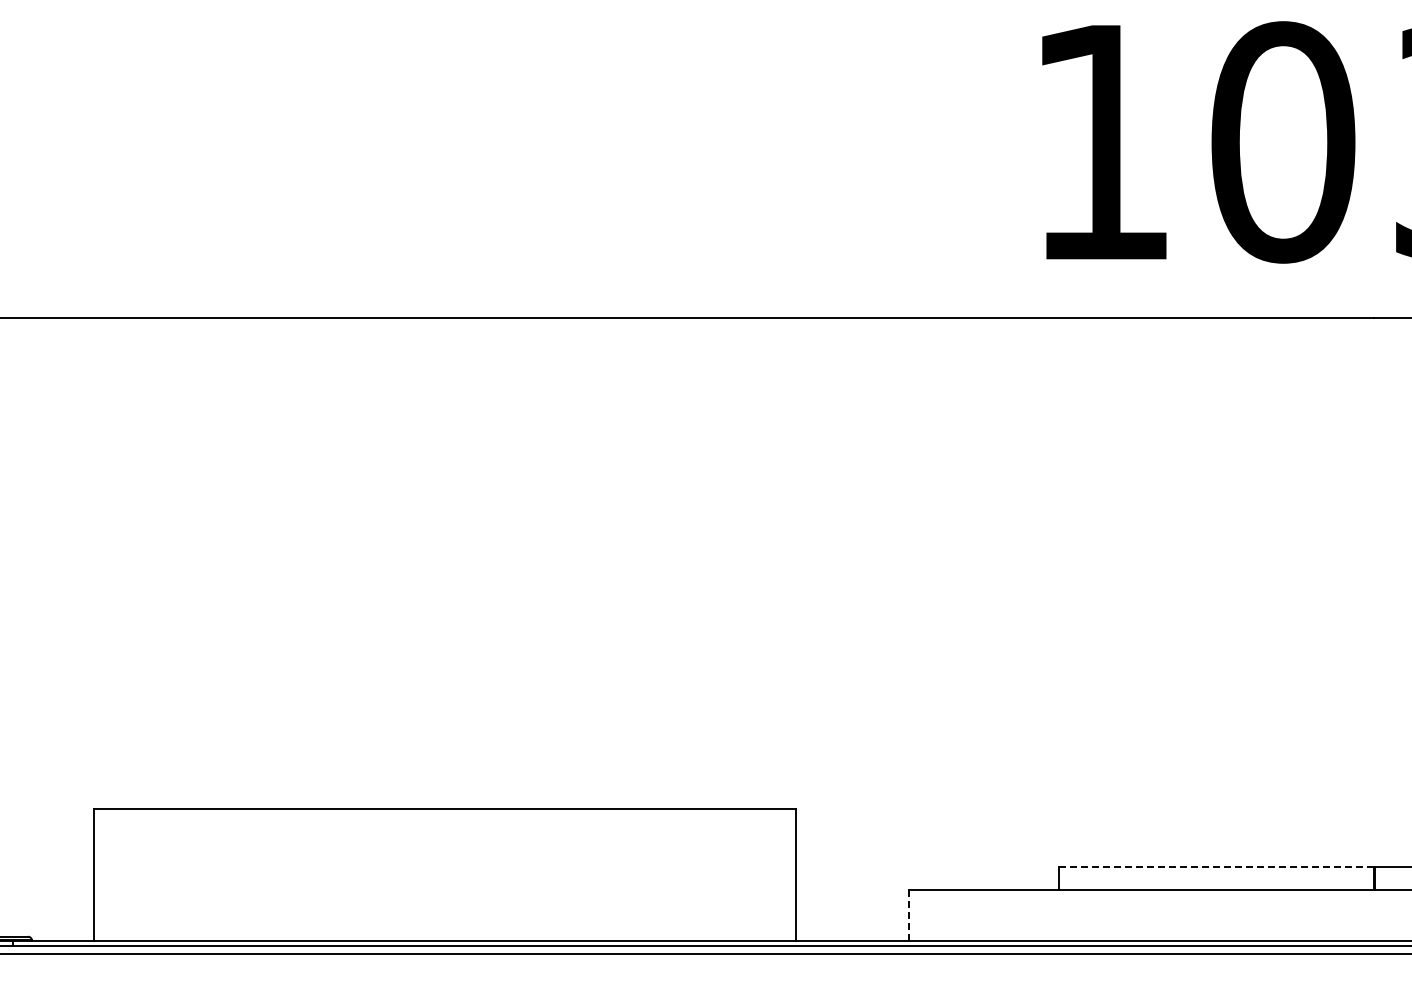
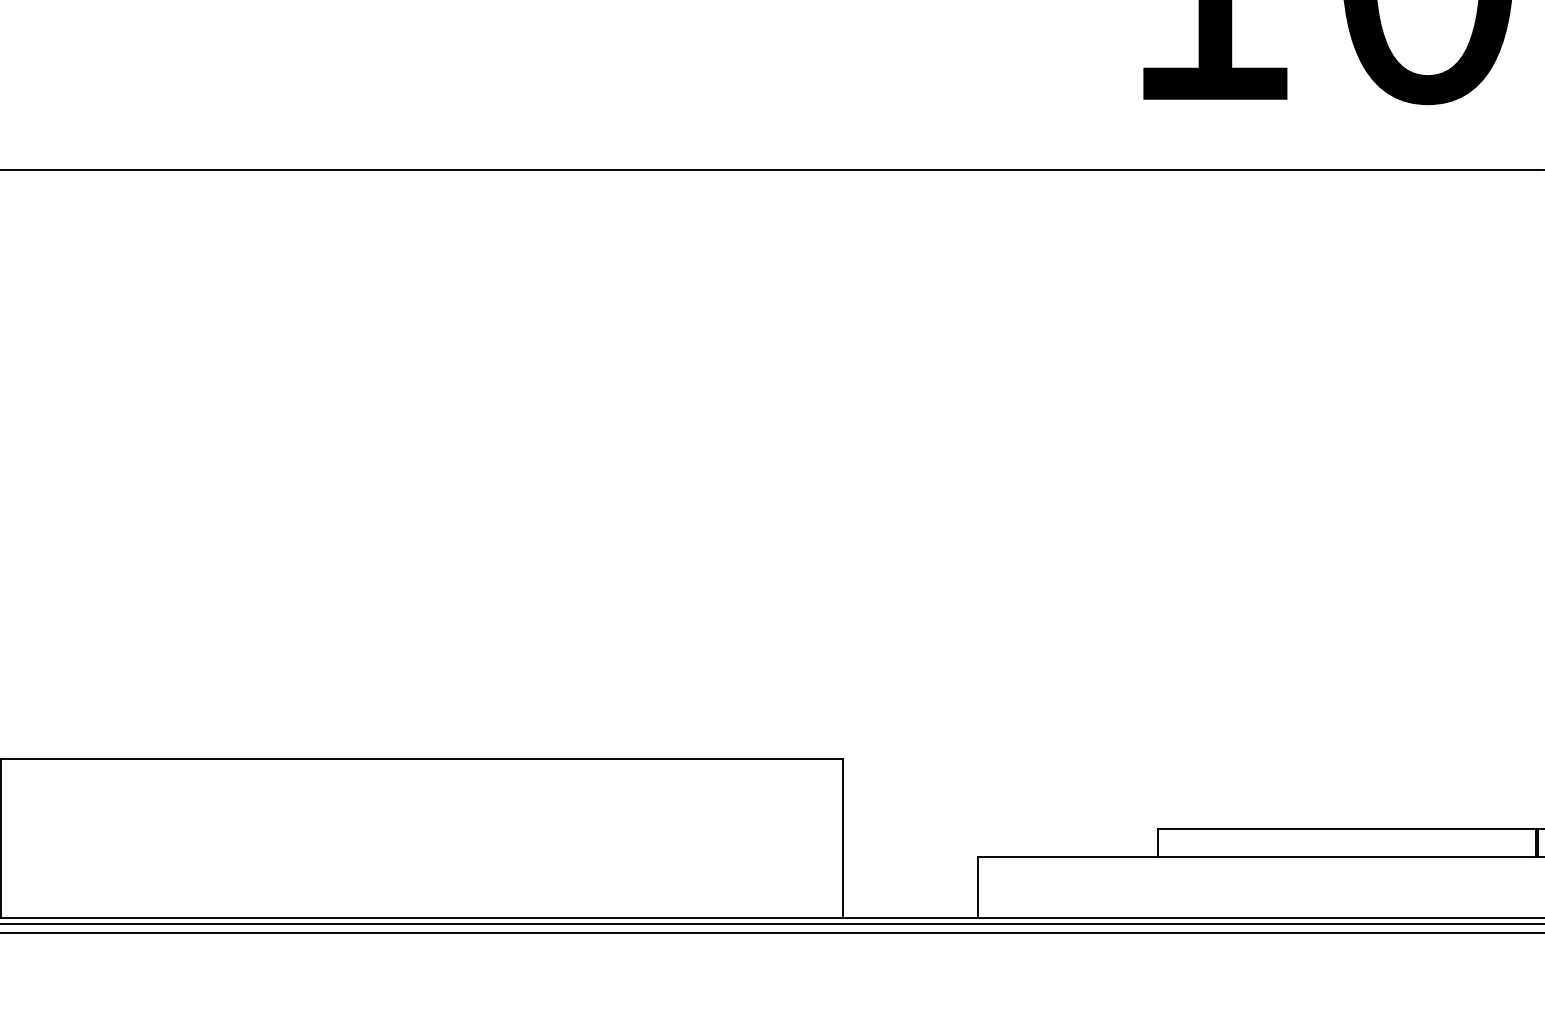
line: (1216, 866) -> (1347, 828), dashed -> solid
line: (908, 915) -> (977, 887), dashed -> solid

